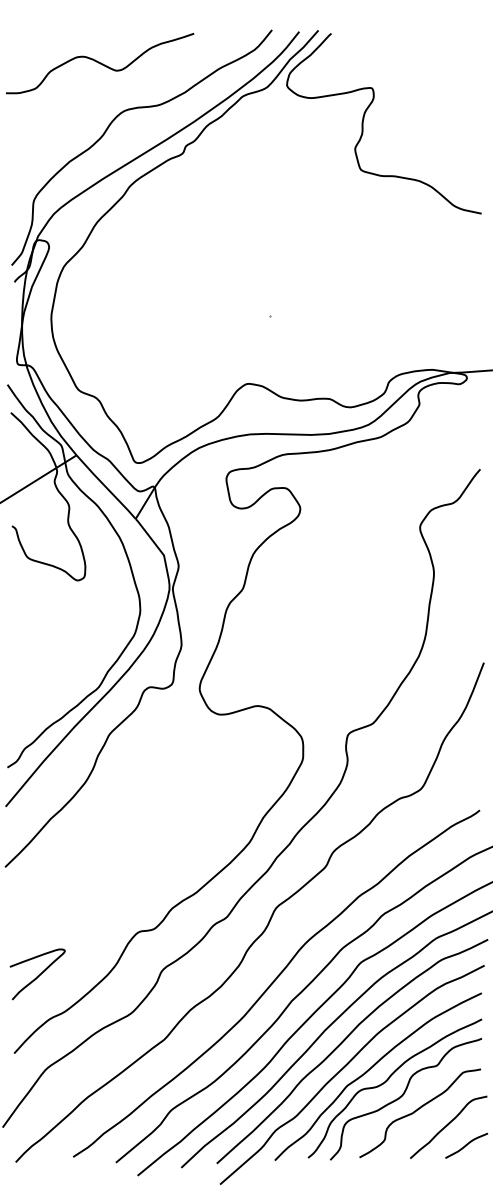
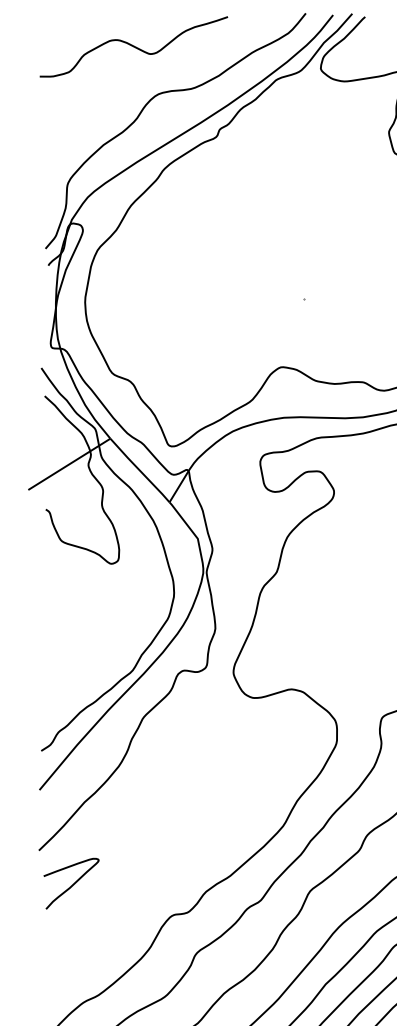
curve: (37, 975) -> (71, 884), moved

